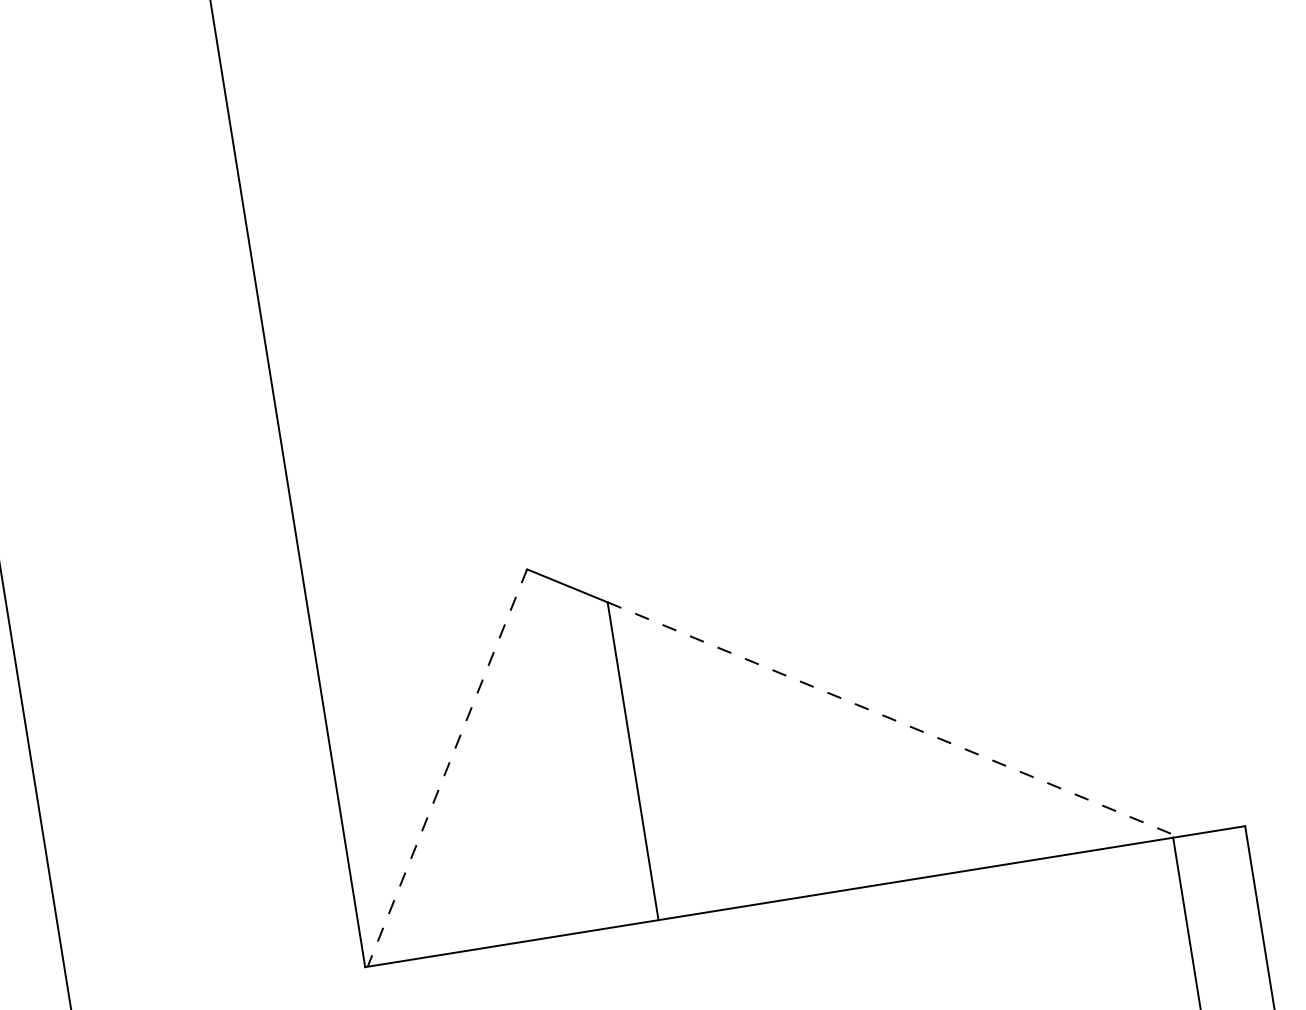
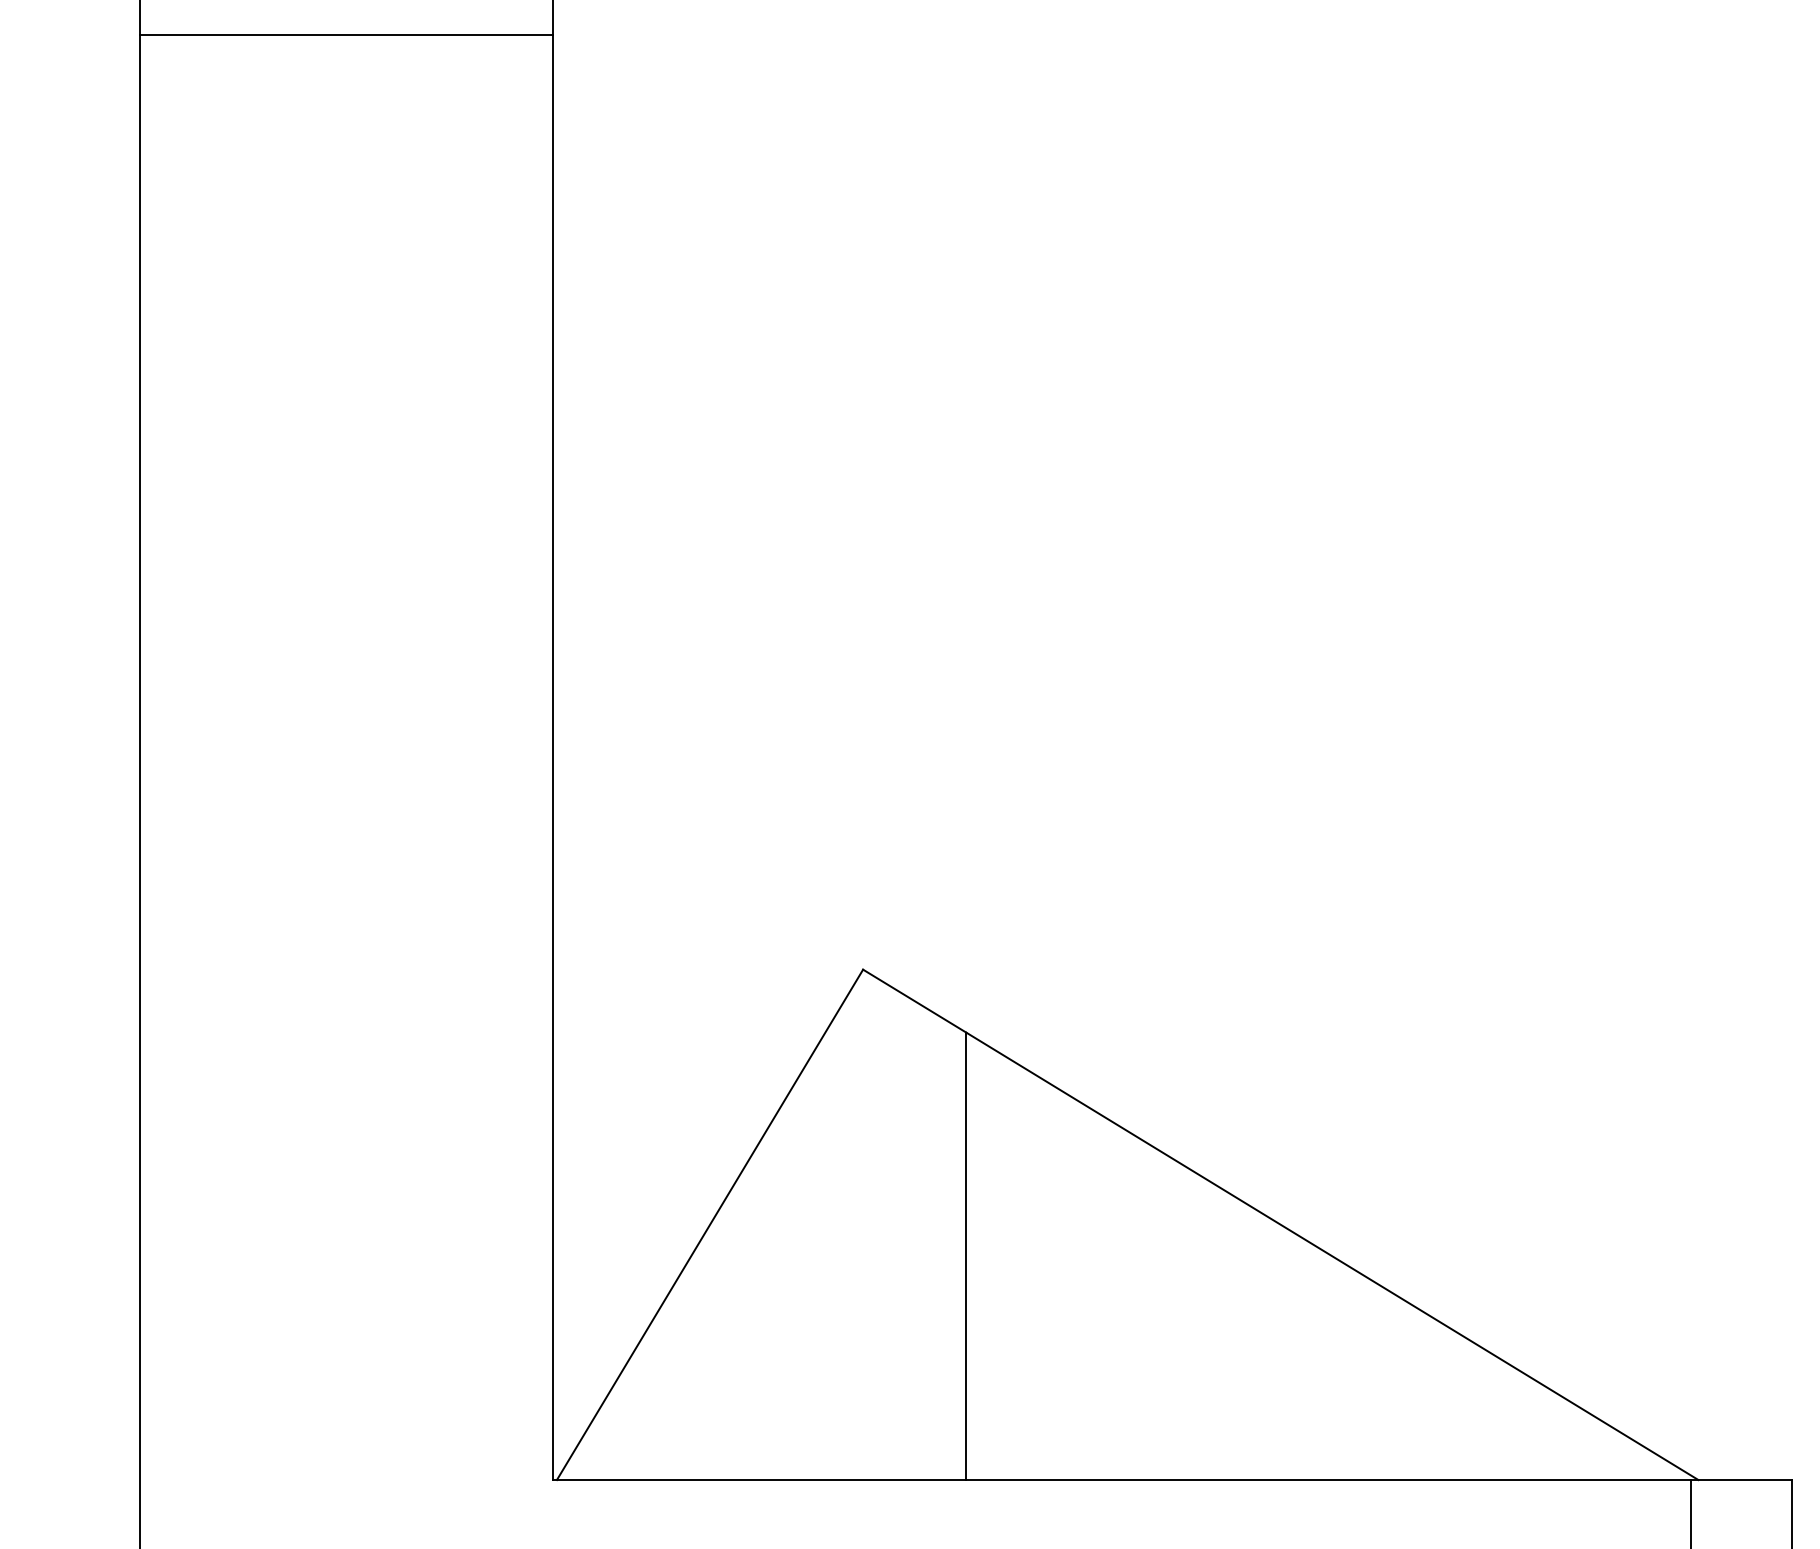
line: (893, 719) -> (1332, 1256), dashed -> solid
line: (447, 767) -> (710, 1224), dashed -> solid

